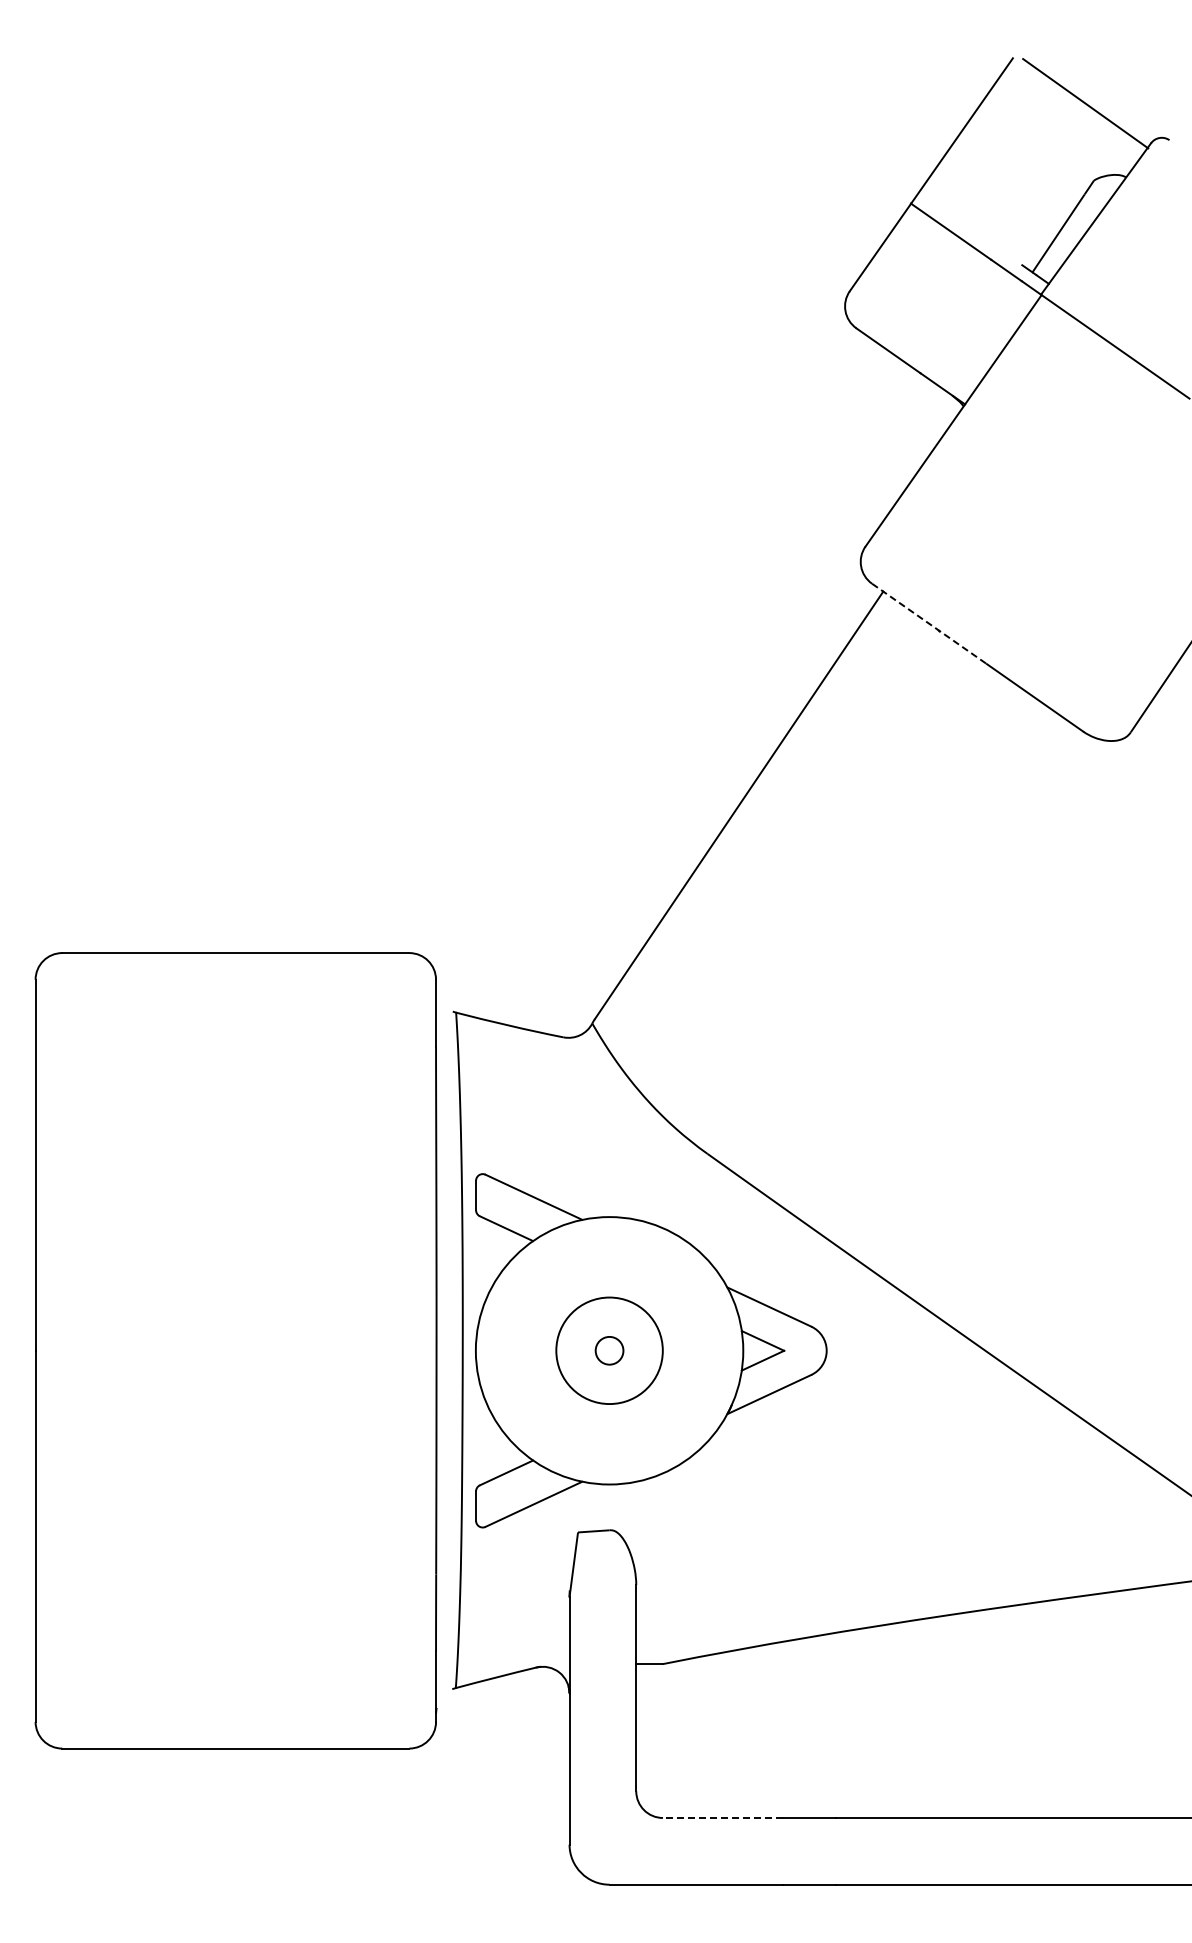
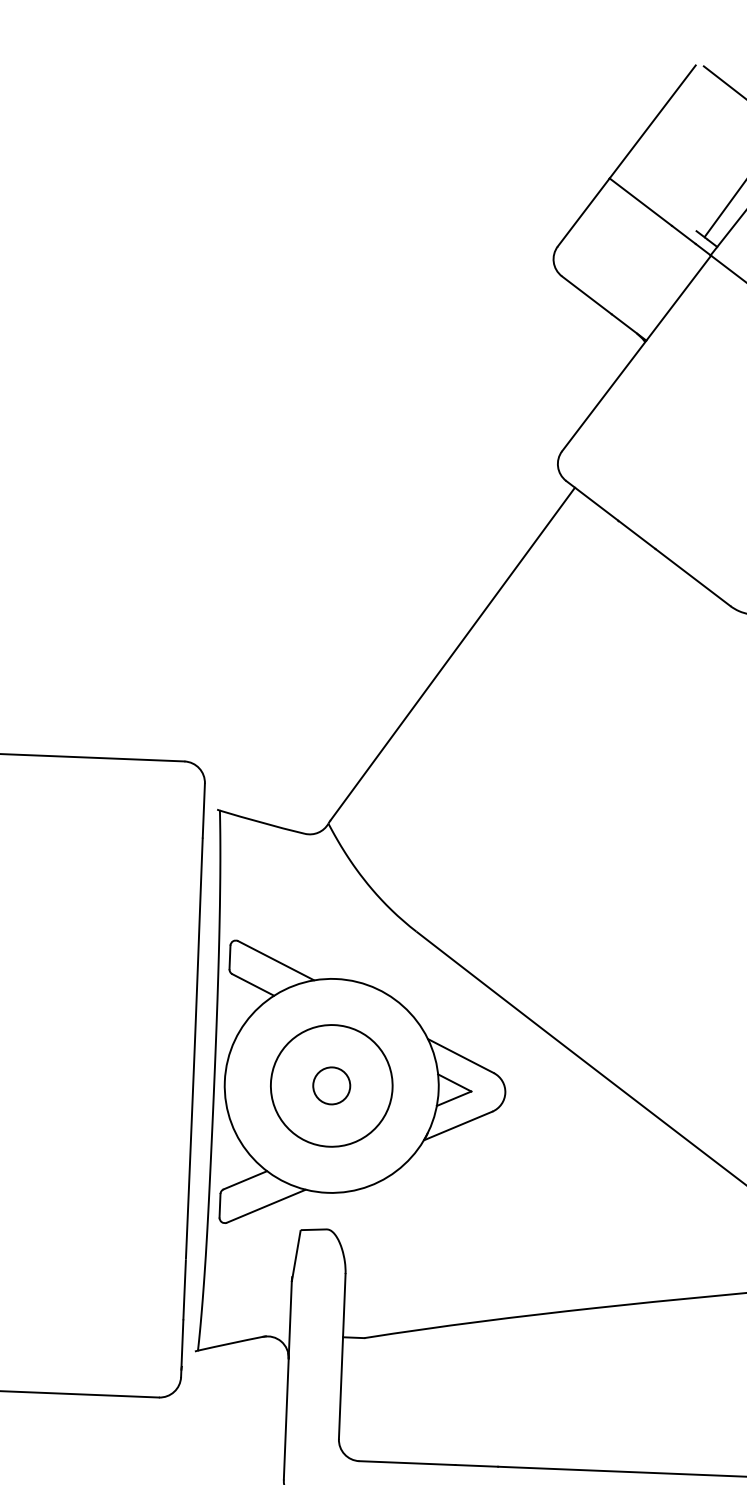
line: (929, 624) -> (610, 515), dashed -> solid
circle: (609, 1350) -> (331, 1085), size x1.43
circle: (609, 1350) -> (331, 1085), size x1.67
line: (722, 1817) -> (407, 1462), dashed -> solid

